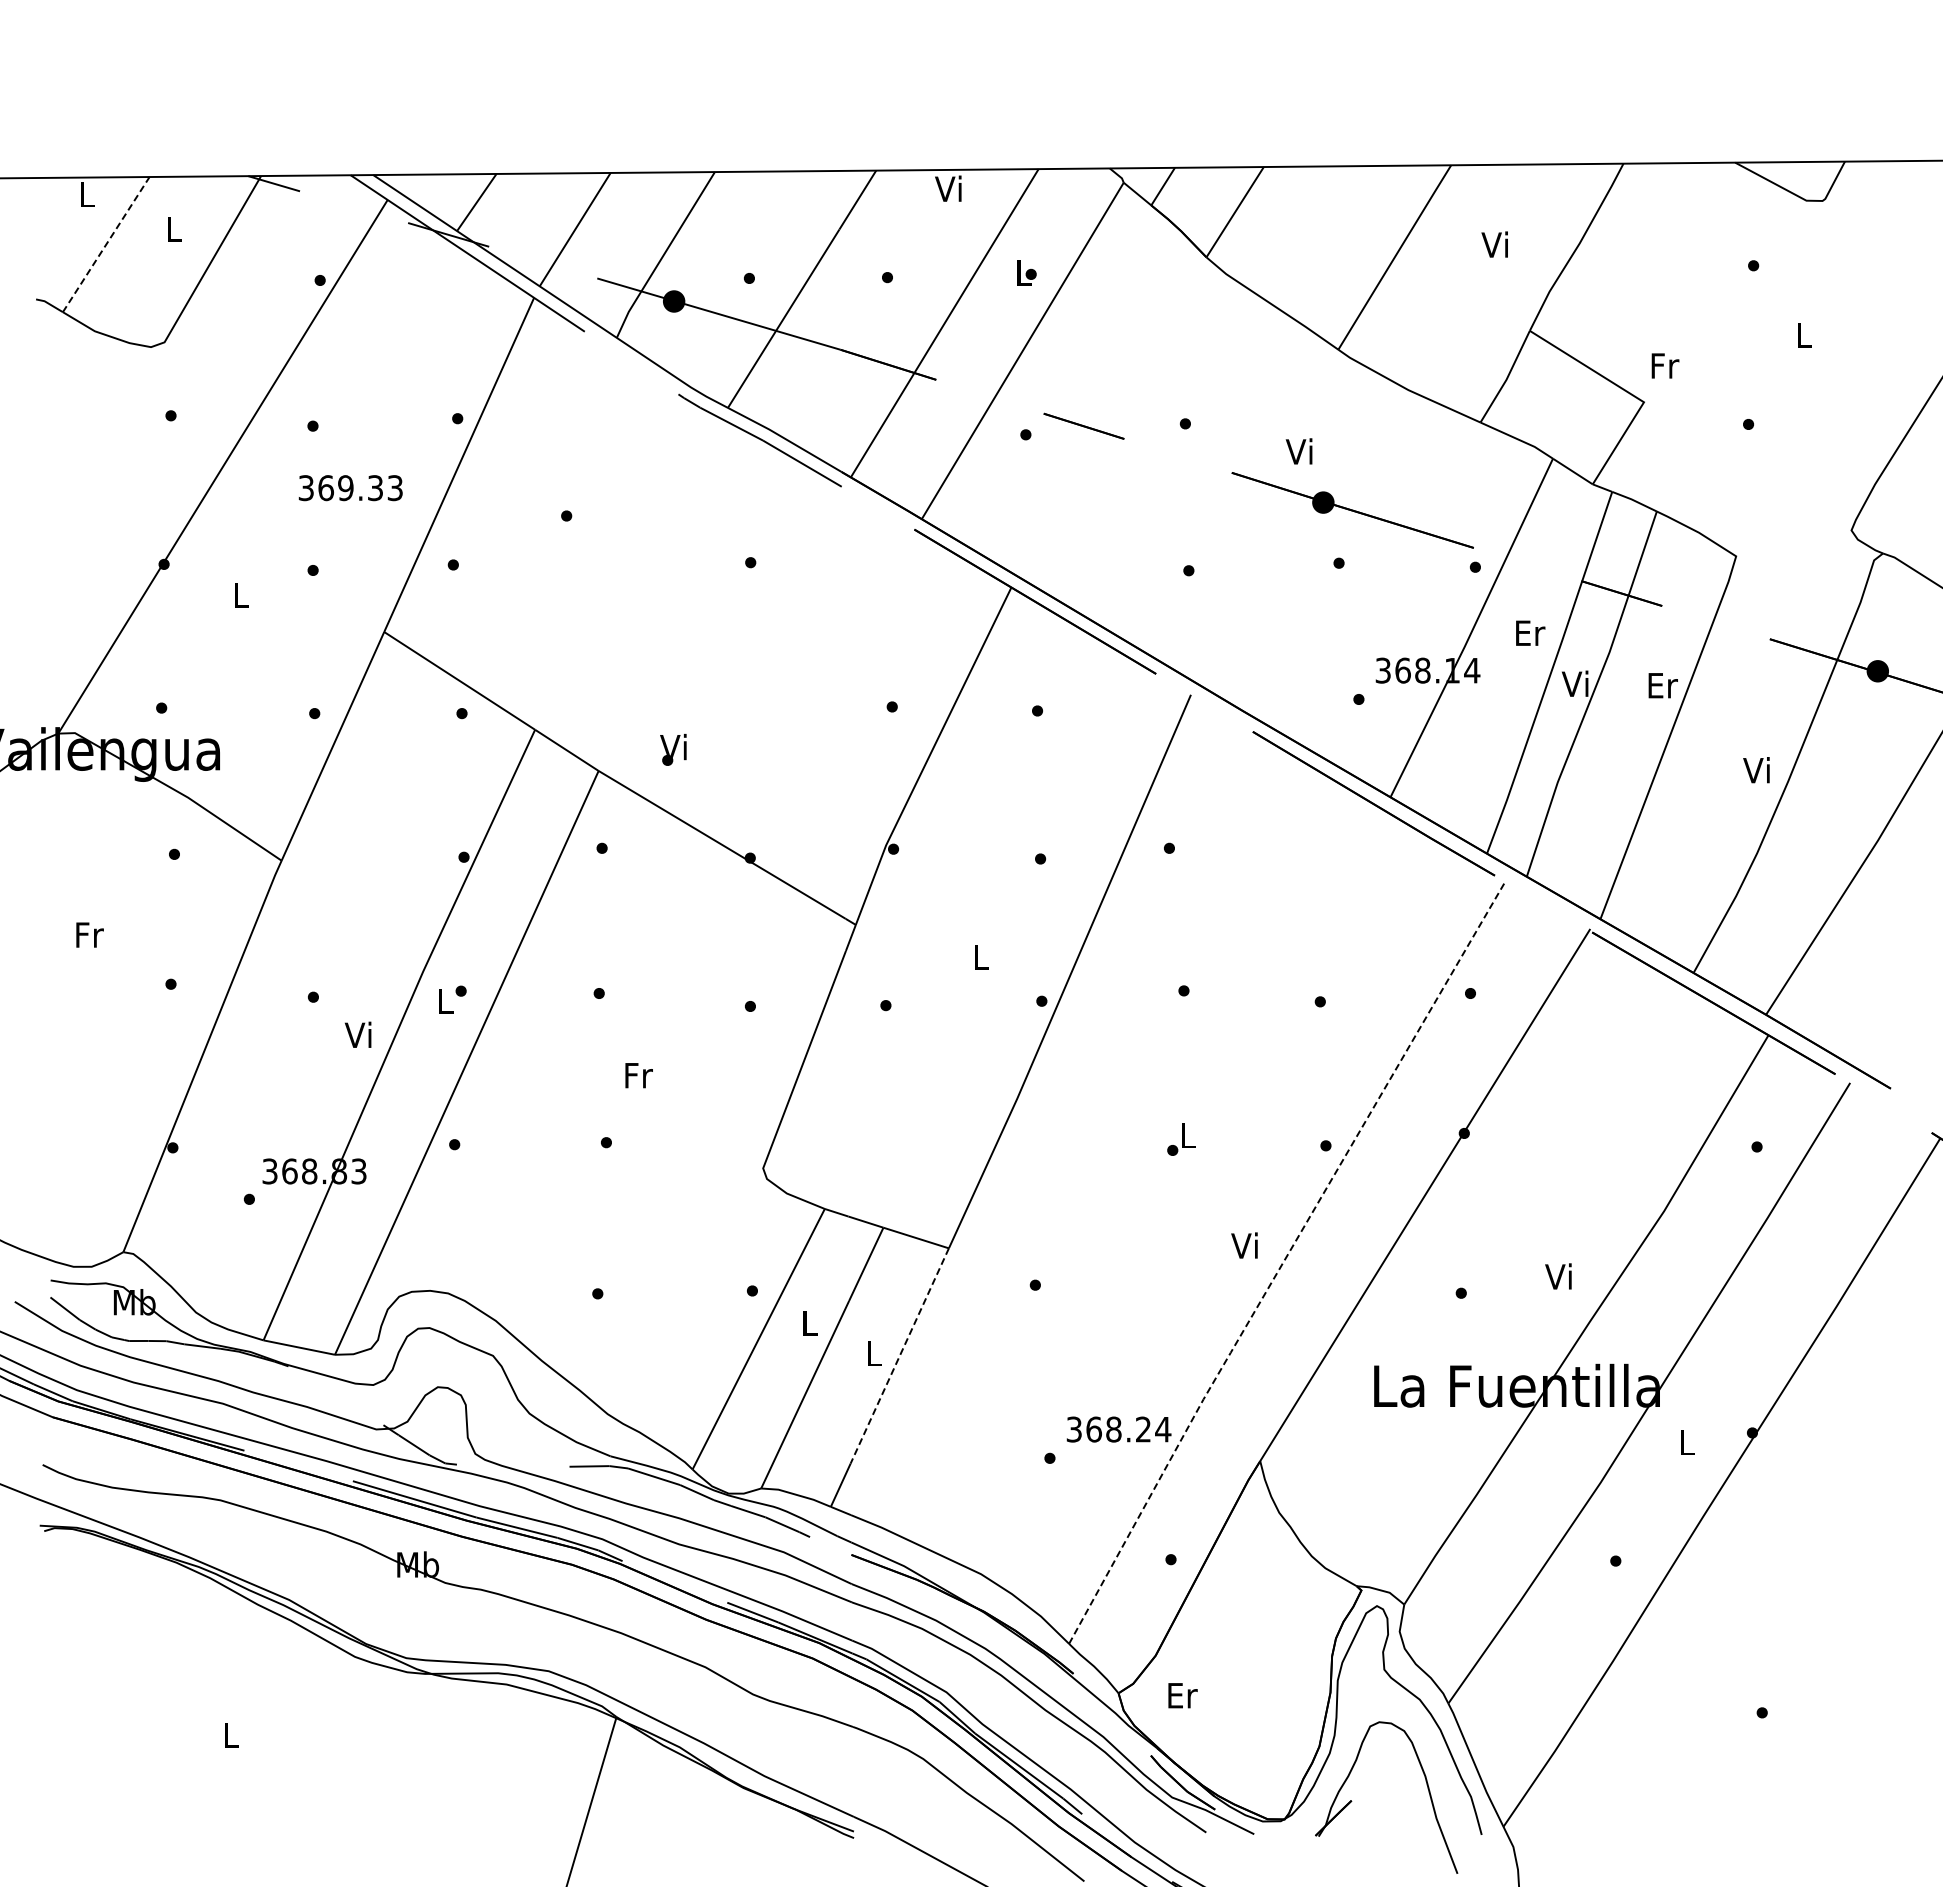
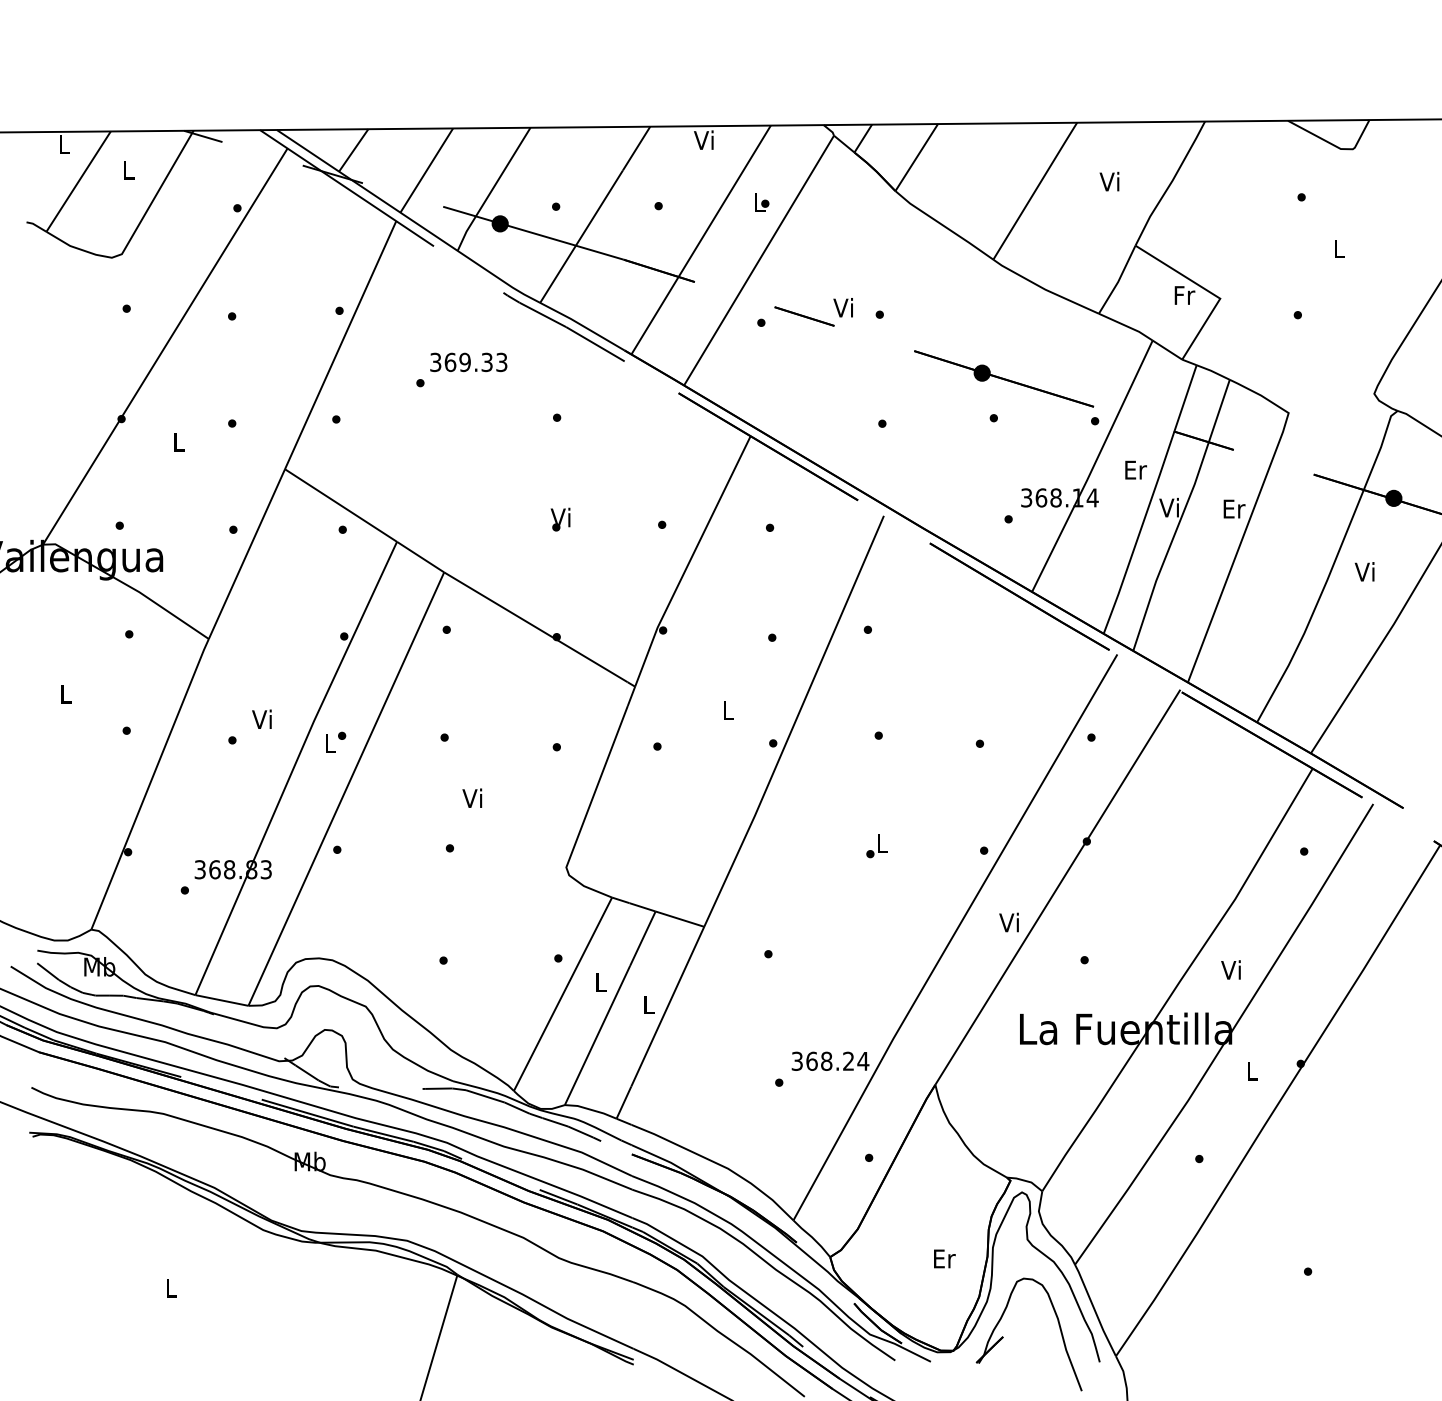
line: (106, 244) -> (78, 181), dashed -> solid
text: (1665, 365) -> (1185, 295), moved
text: (1298, 451) -> (842, 307), moved
text: (350, 488) -> (468, 362), moved
text: (673, 749) -> (560, 519), moved
text: (1756, 770) -> (1364, 572), moved
text: (89, 934) -> (66, 693), Fr -> L
text: (358, 1034) -> (262, 719), moved
text: (637, 1075) -> (473, 798), Fr -> Vi
text: (1244, 1245) -> (1009, 922), moved
line: (1283, 1262) -> (952, 937), dashed -> solid
text: (1558, 1276) -> (1231, 969), moved
line: (899, 1356) -> (667, 1007), dashed -> solid
text: (1182, 1695) -> (944, 1258), moved

